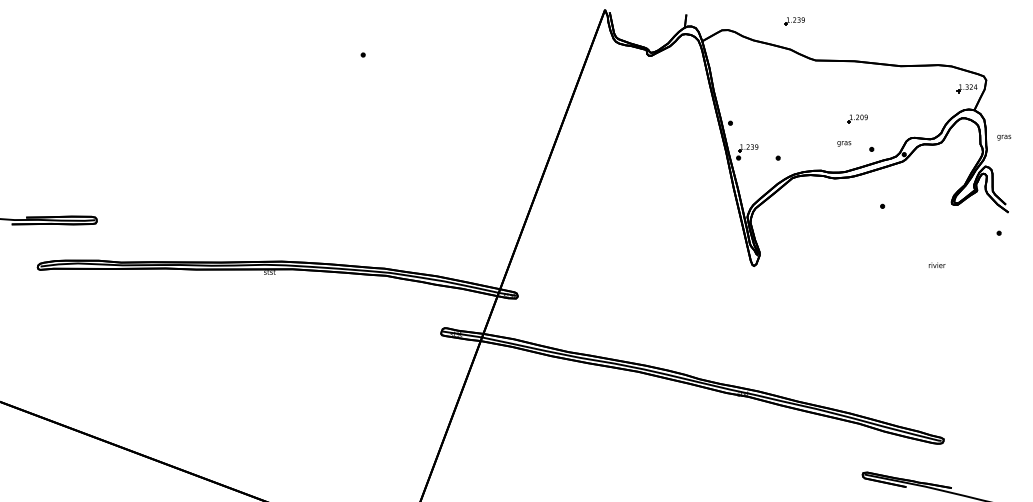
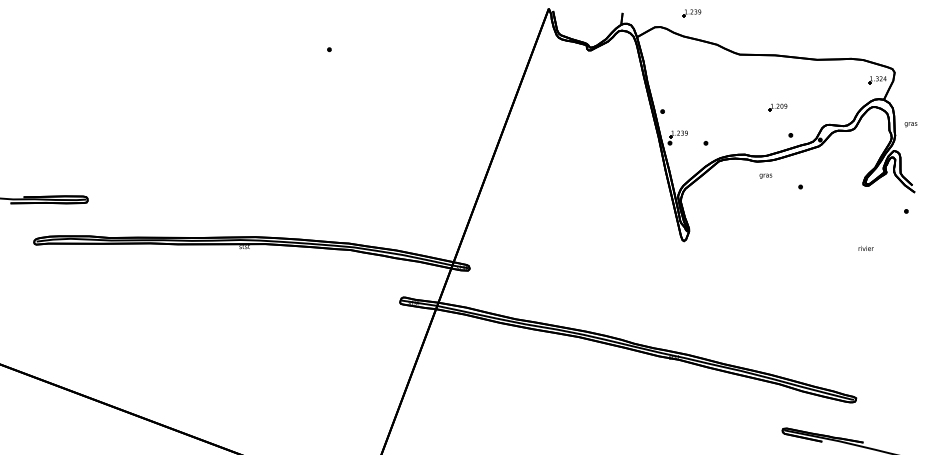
part: (794, 21) -> (691, 13), moved
text: (843, 142) -> (765, 175), moved
text: (936, 265) -> (865, 248), moved

